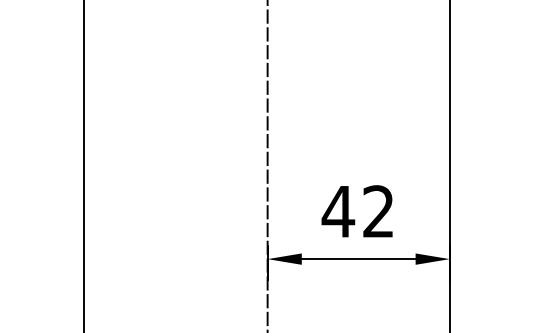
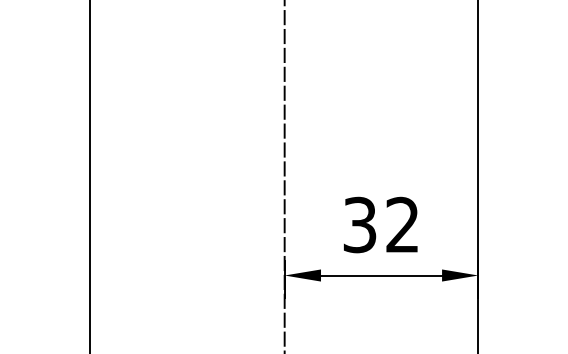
text: (338, 211) -> (360, 224), 42 -> 32

